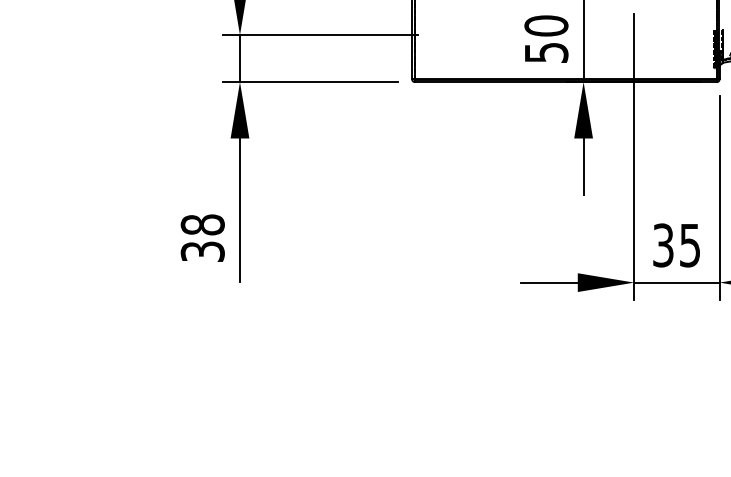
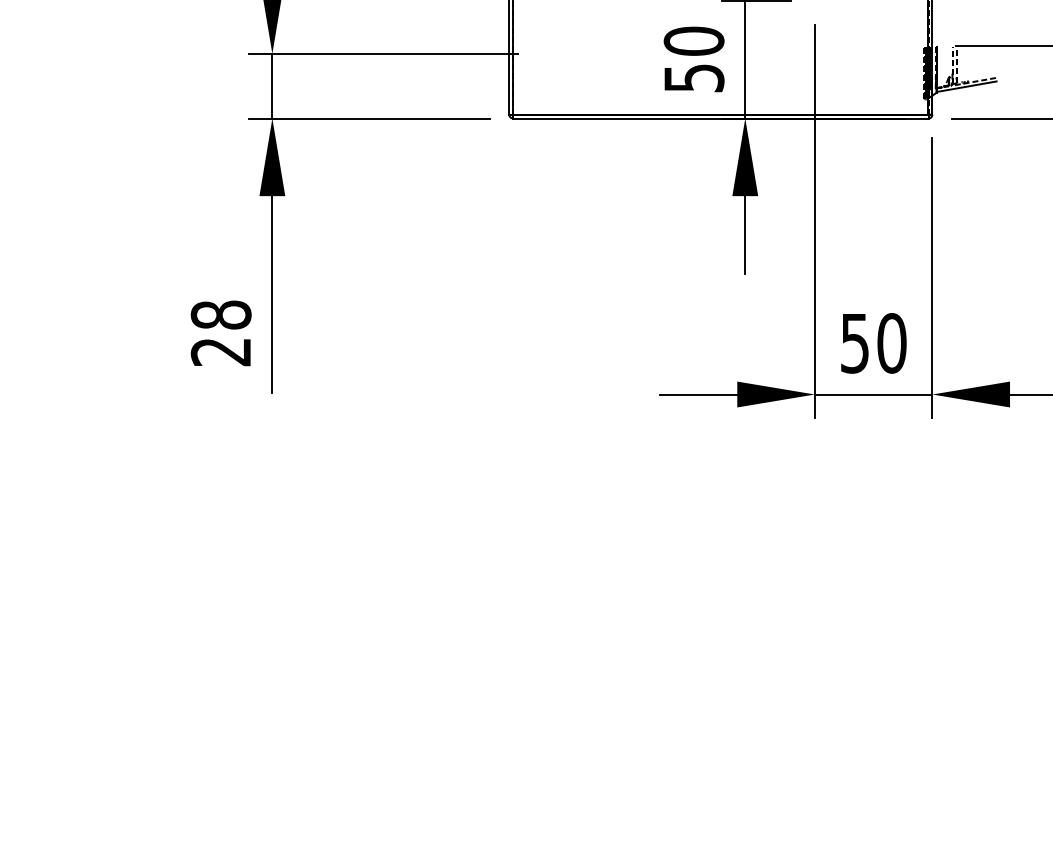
text: (676, 245) -> (873, 343), 35 -> 50
text: (203, 252) -> (221, 352), 38 -> 28

